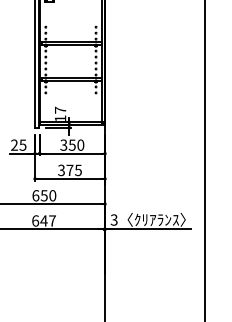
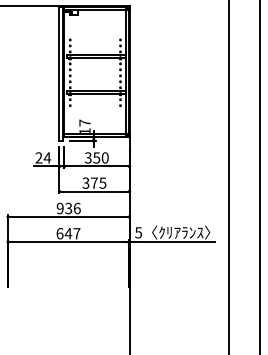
text: (23, 144) -> (47, 157), 25 -> 24
text: (44, 195) -> (68, 208), 650 -> 936
text: (114, 219) -> (138, 232), 3 -> 5

